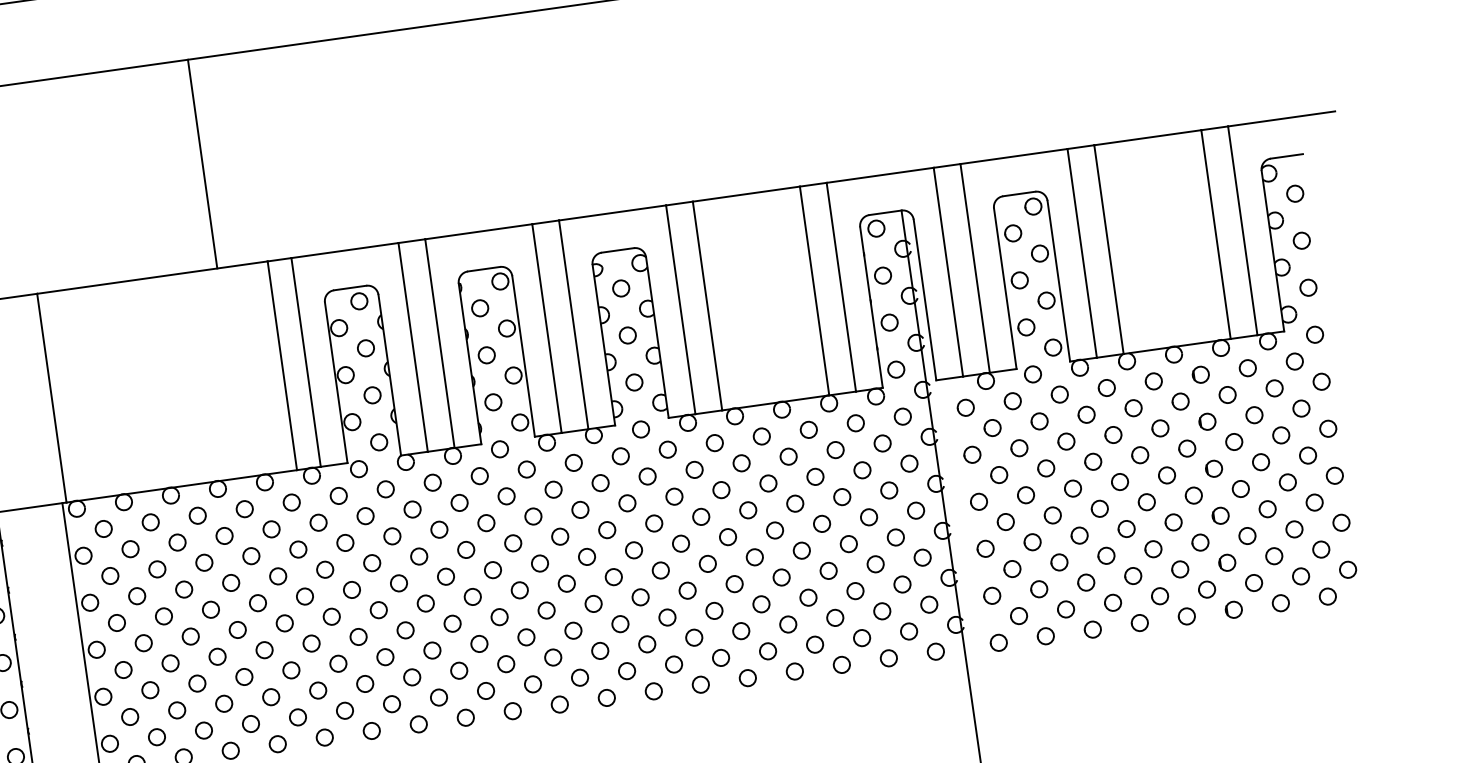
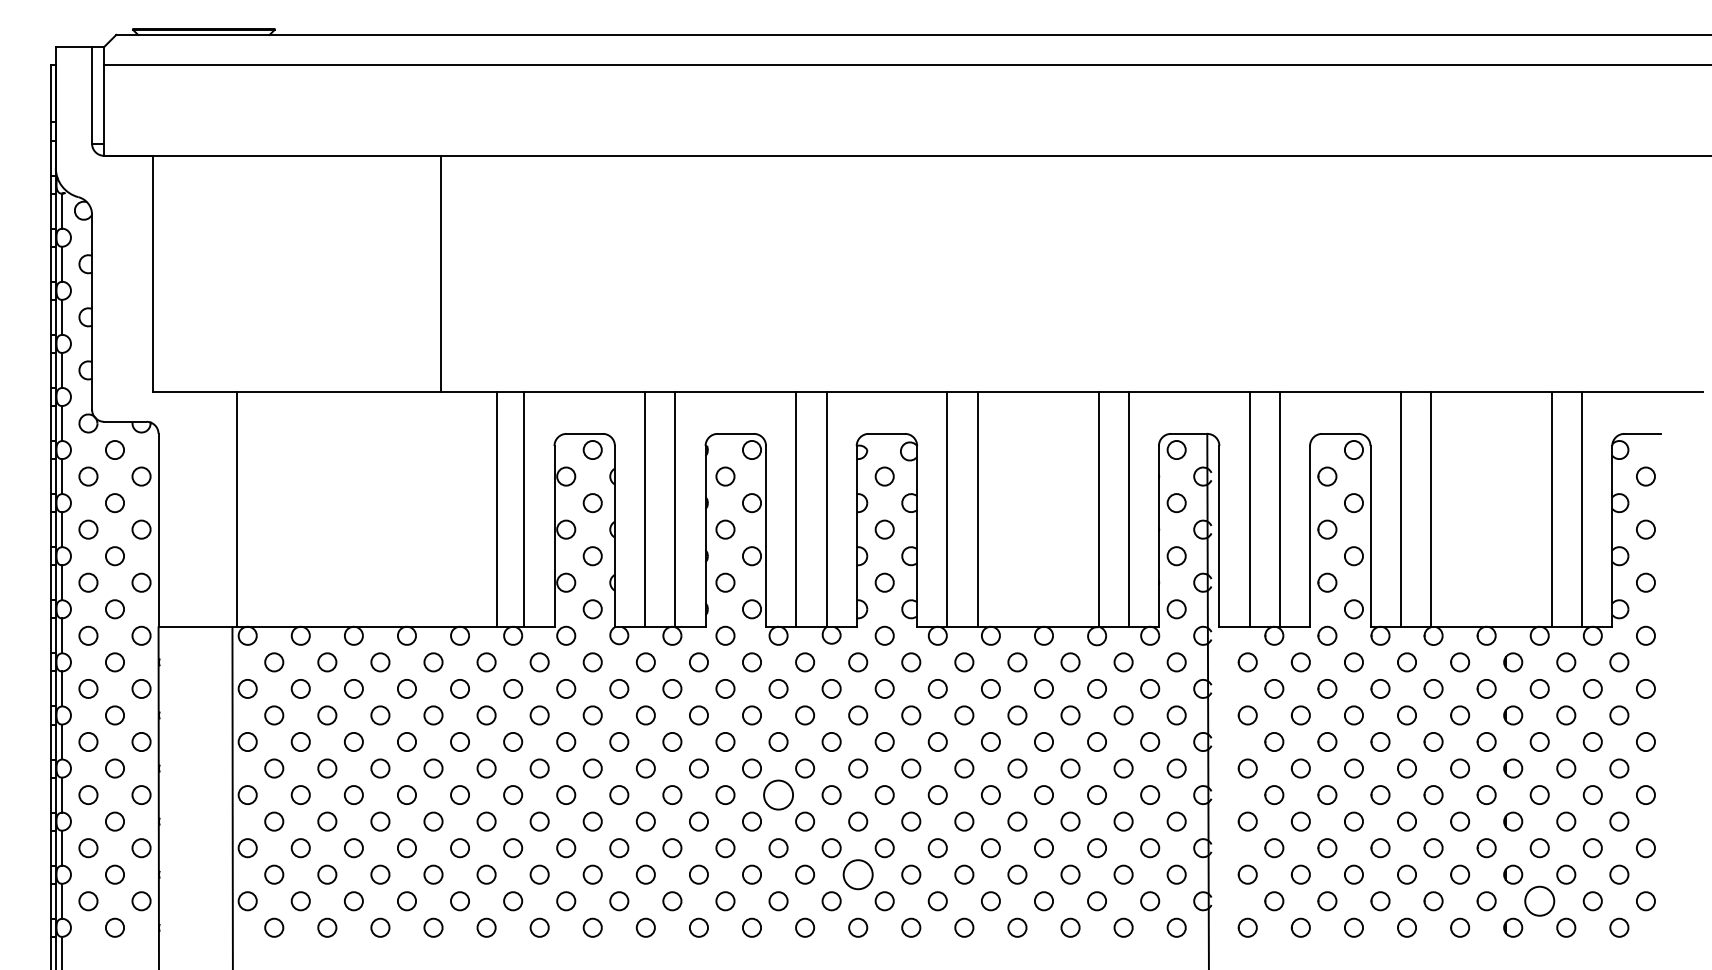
circle: (1253, 583) -> (1539, 901), size x1.6
circle: (566, 584) -> (778, 795), size x1.6
circle: (647, 644) -> (858, 874), size x1.6

